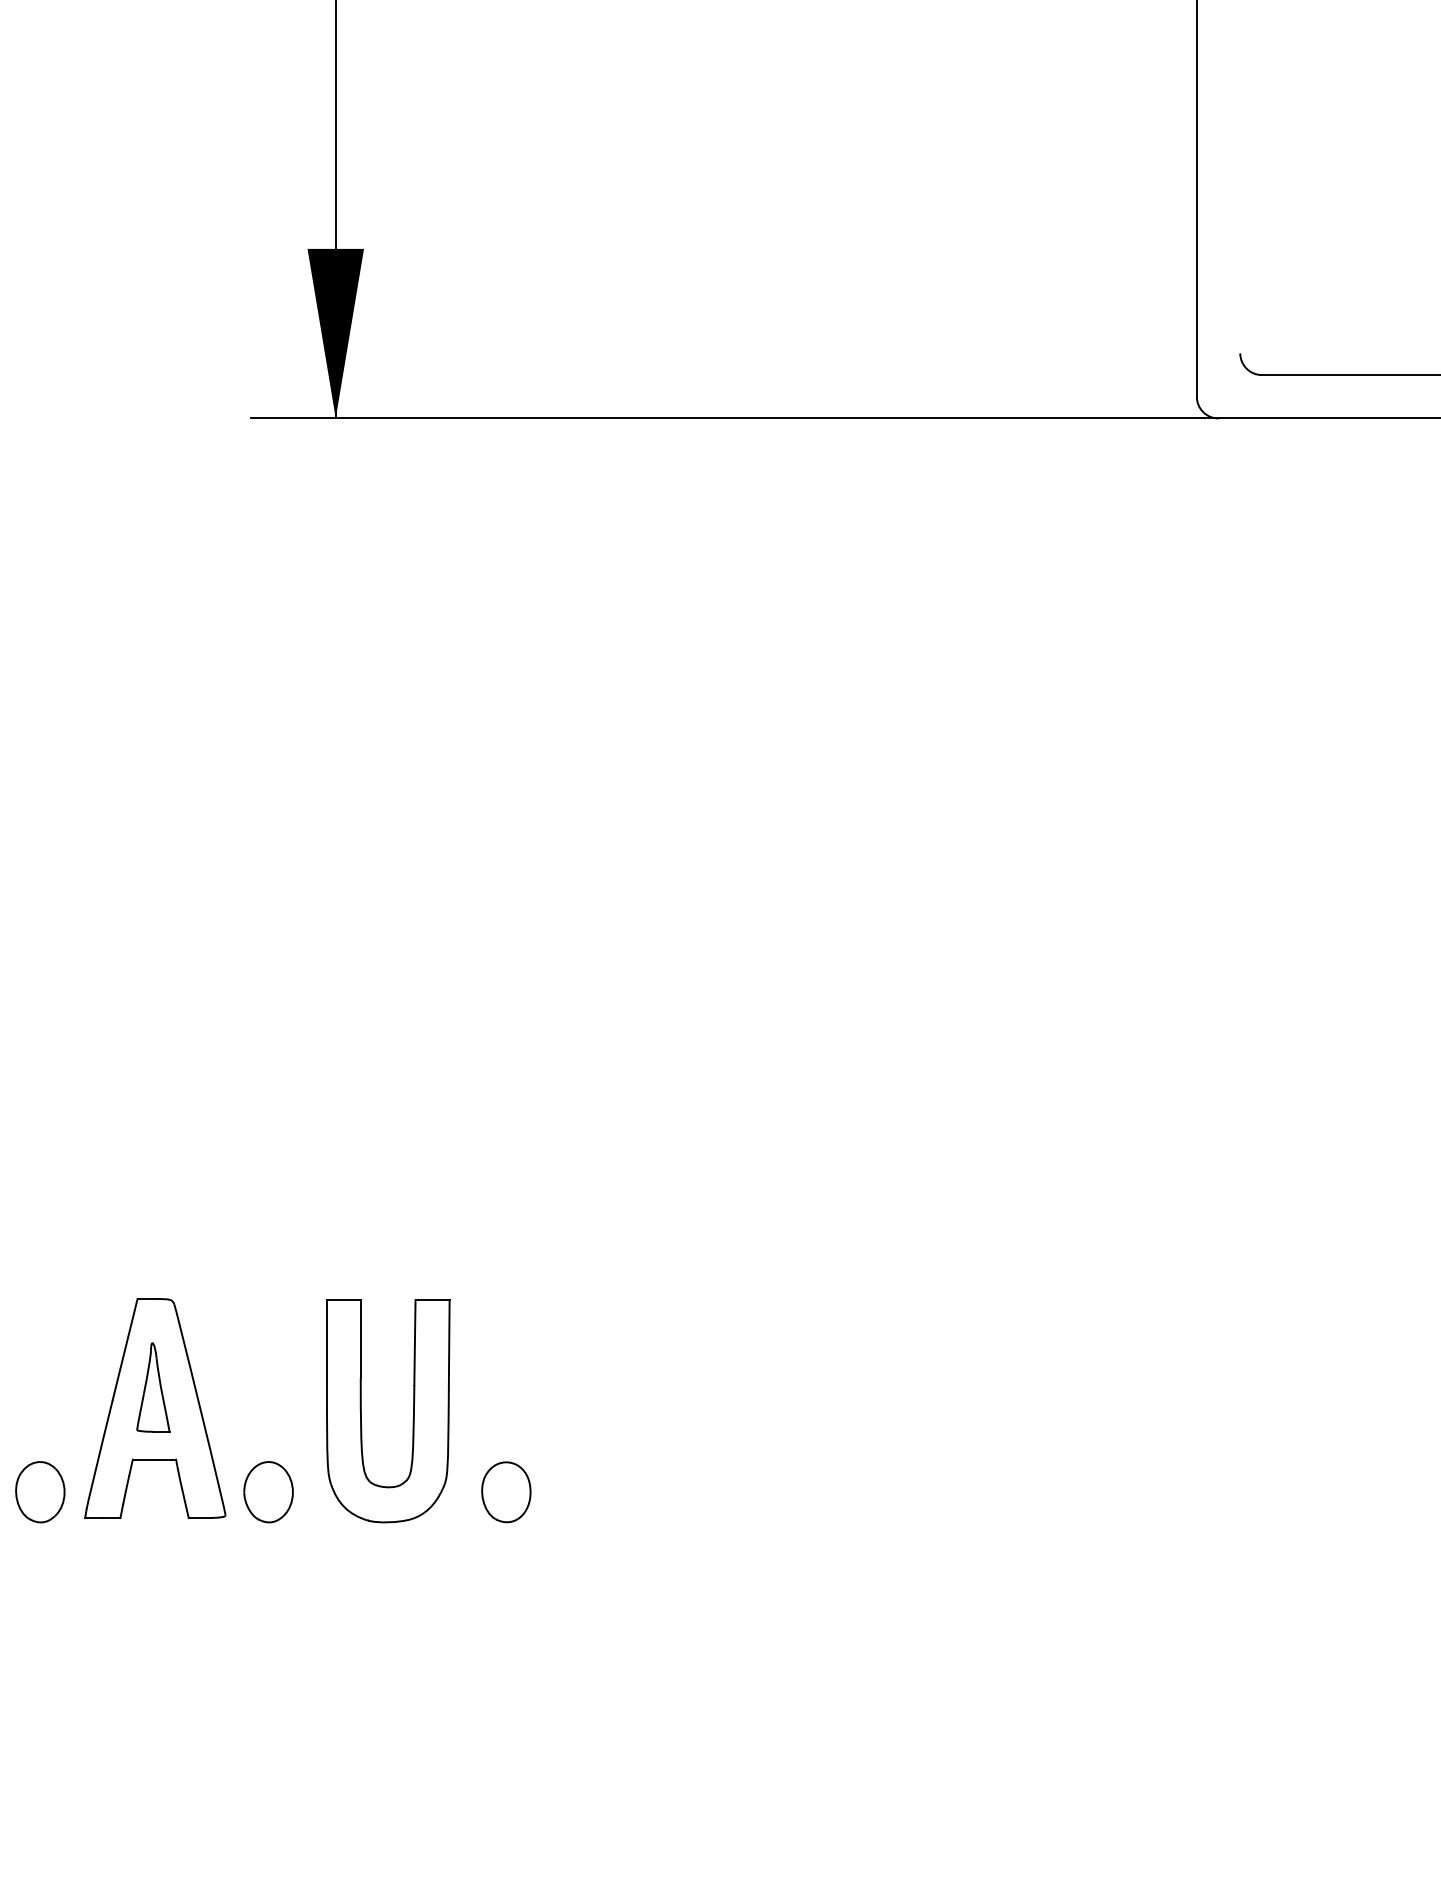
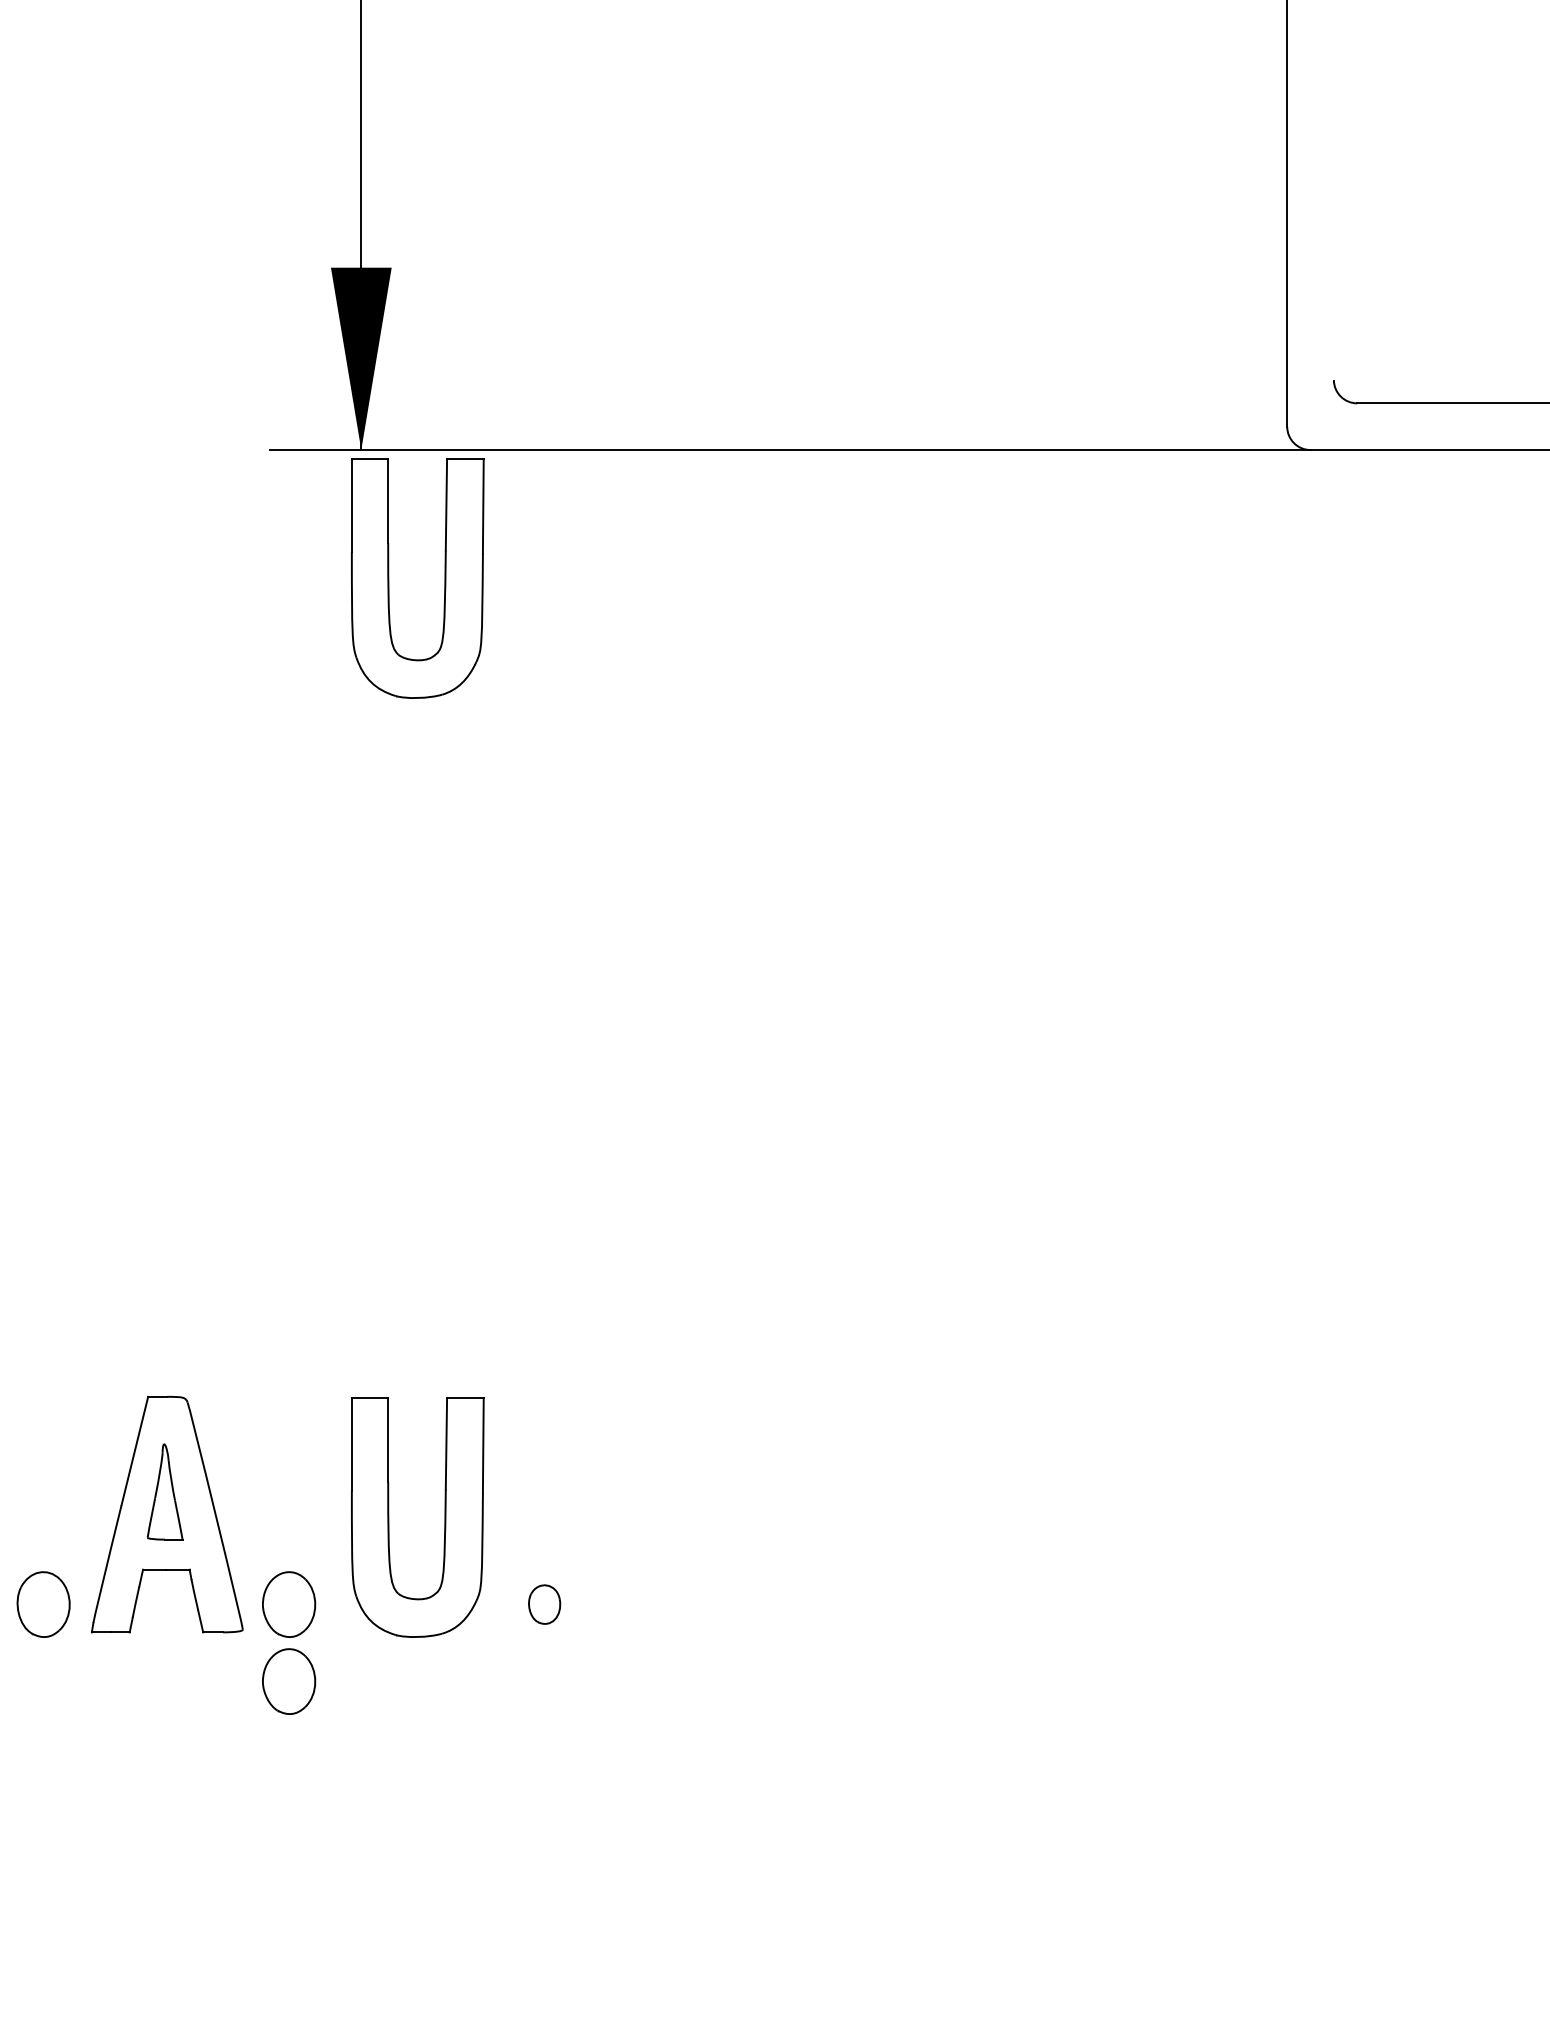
part: (413, 537) -> (444, 578), added
part: (506, 1492) -> (544, 1604), size x0.6
part: (268, 1563) -> (289, 1681), added

